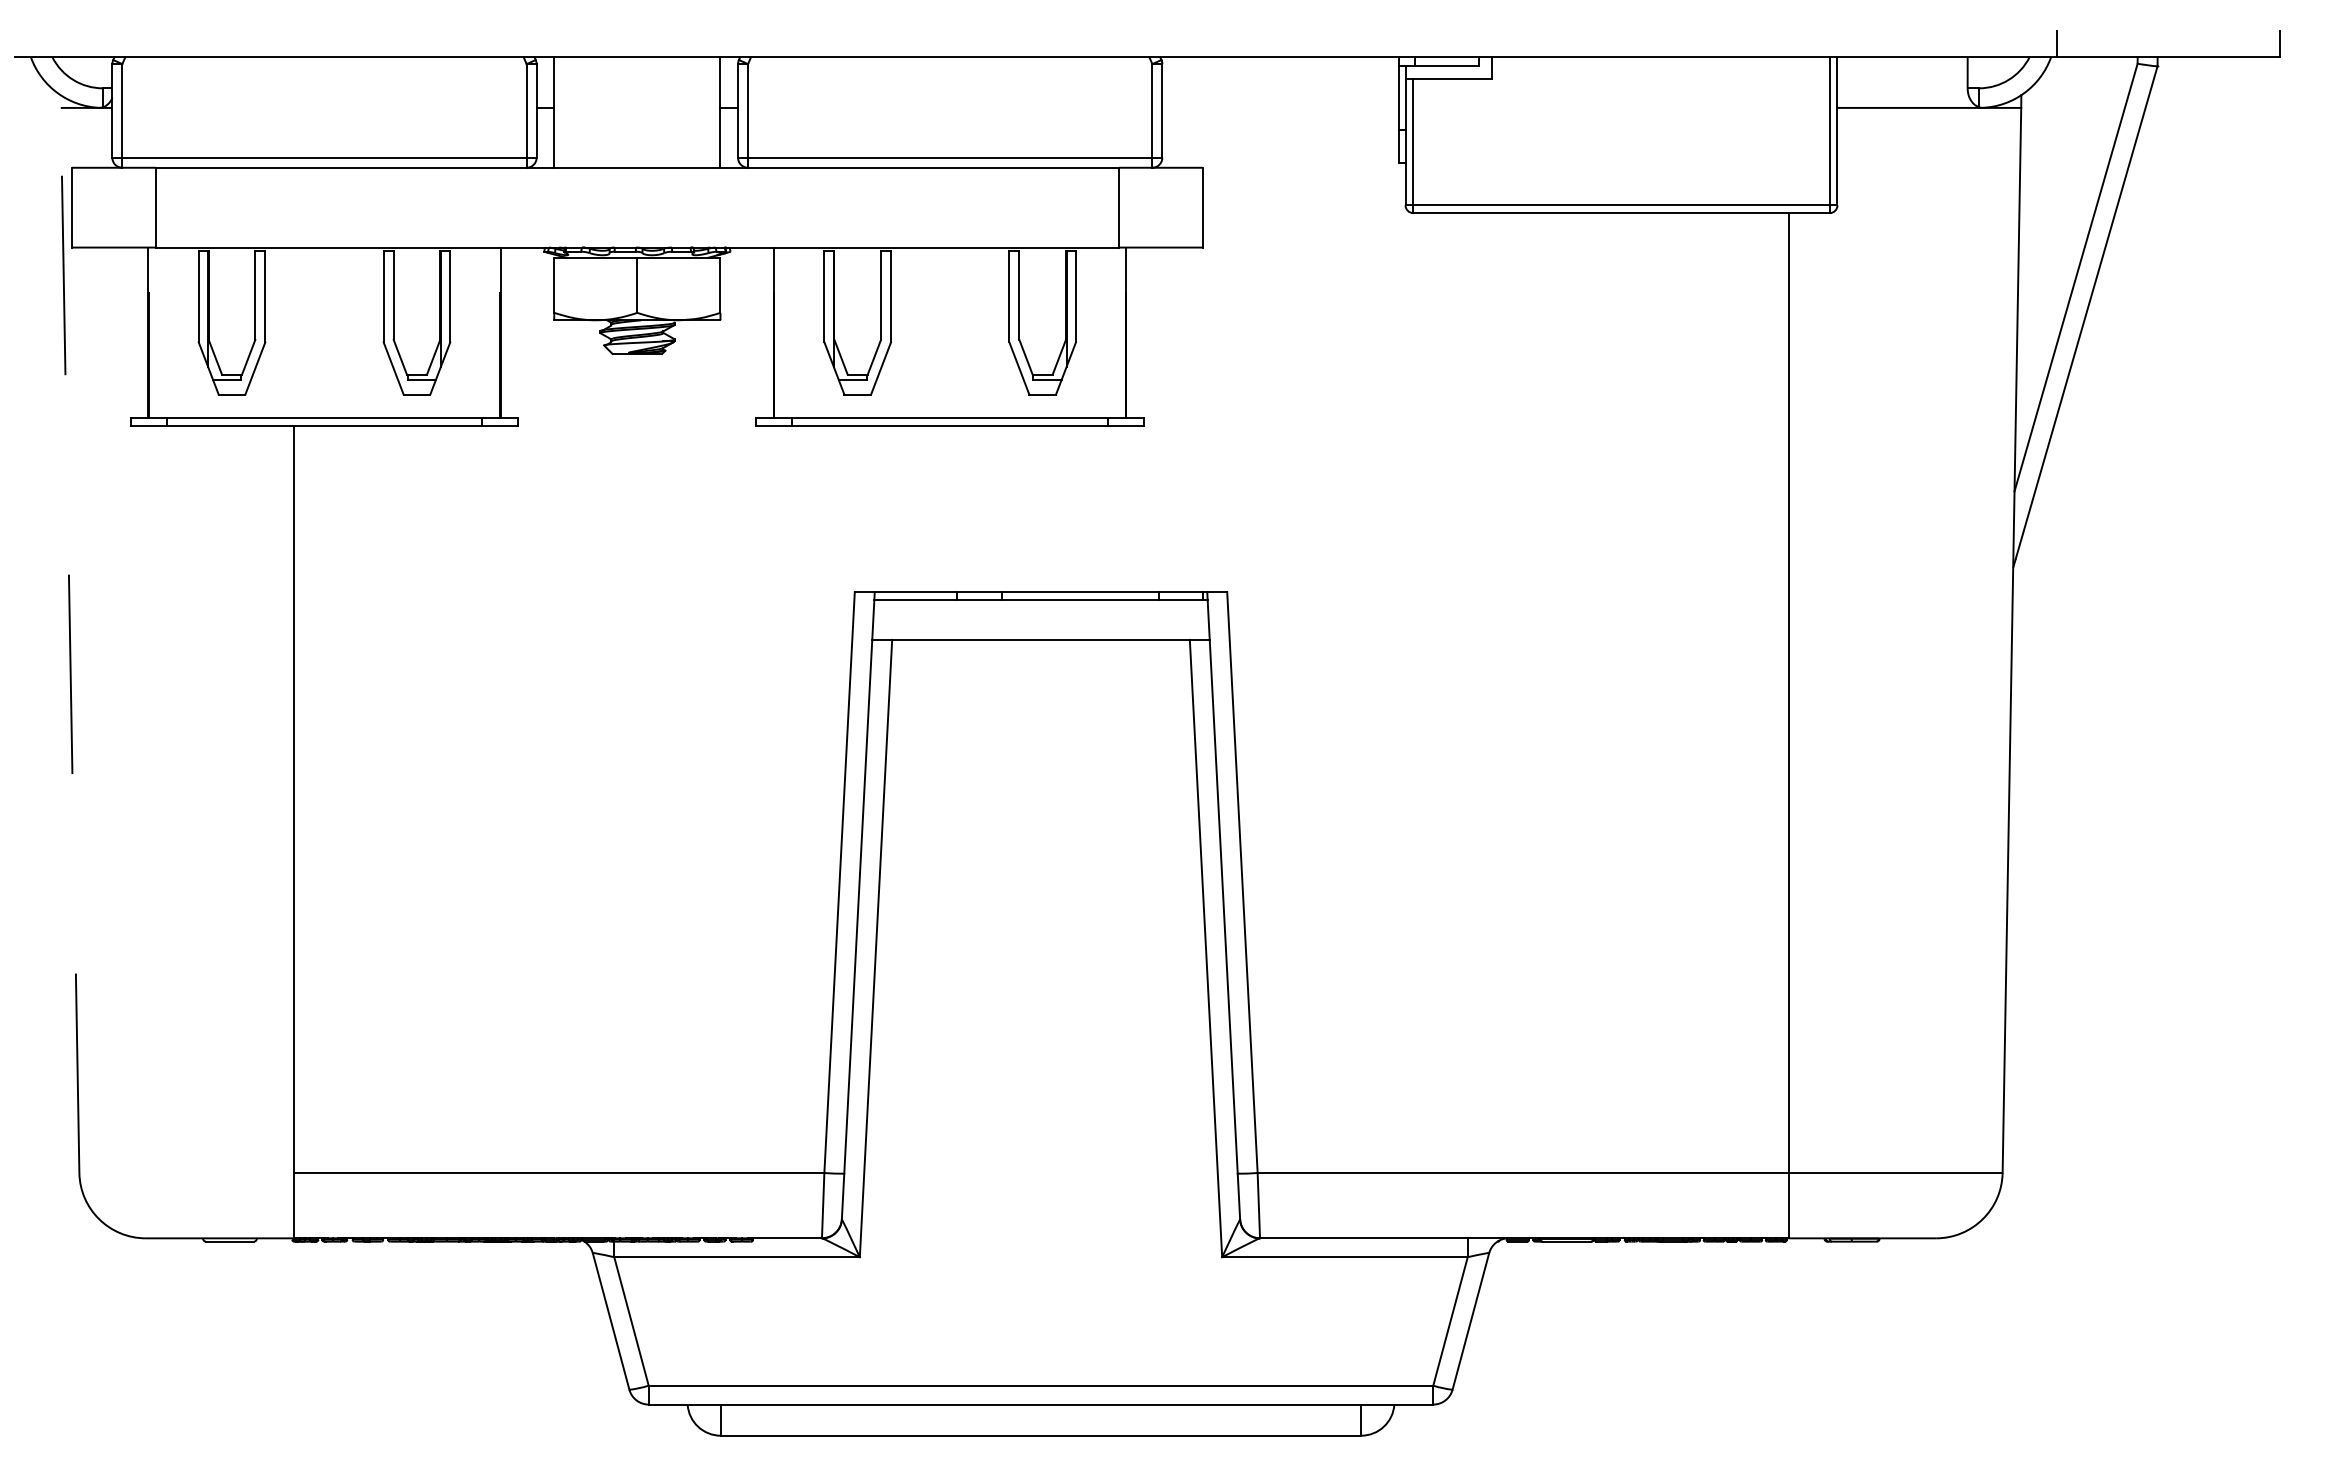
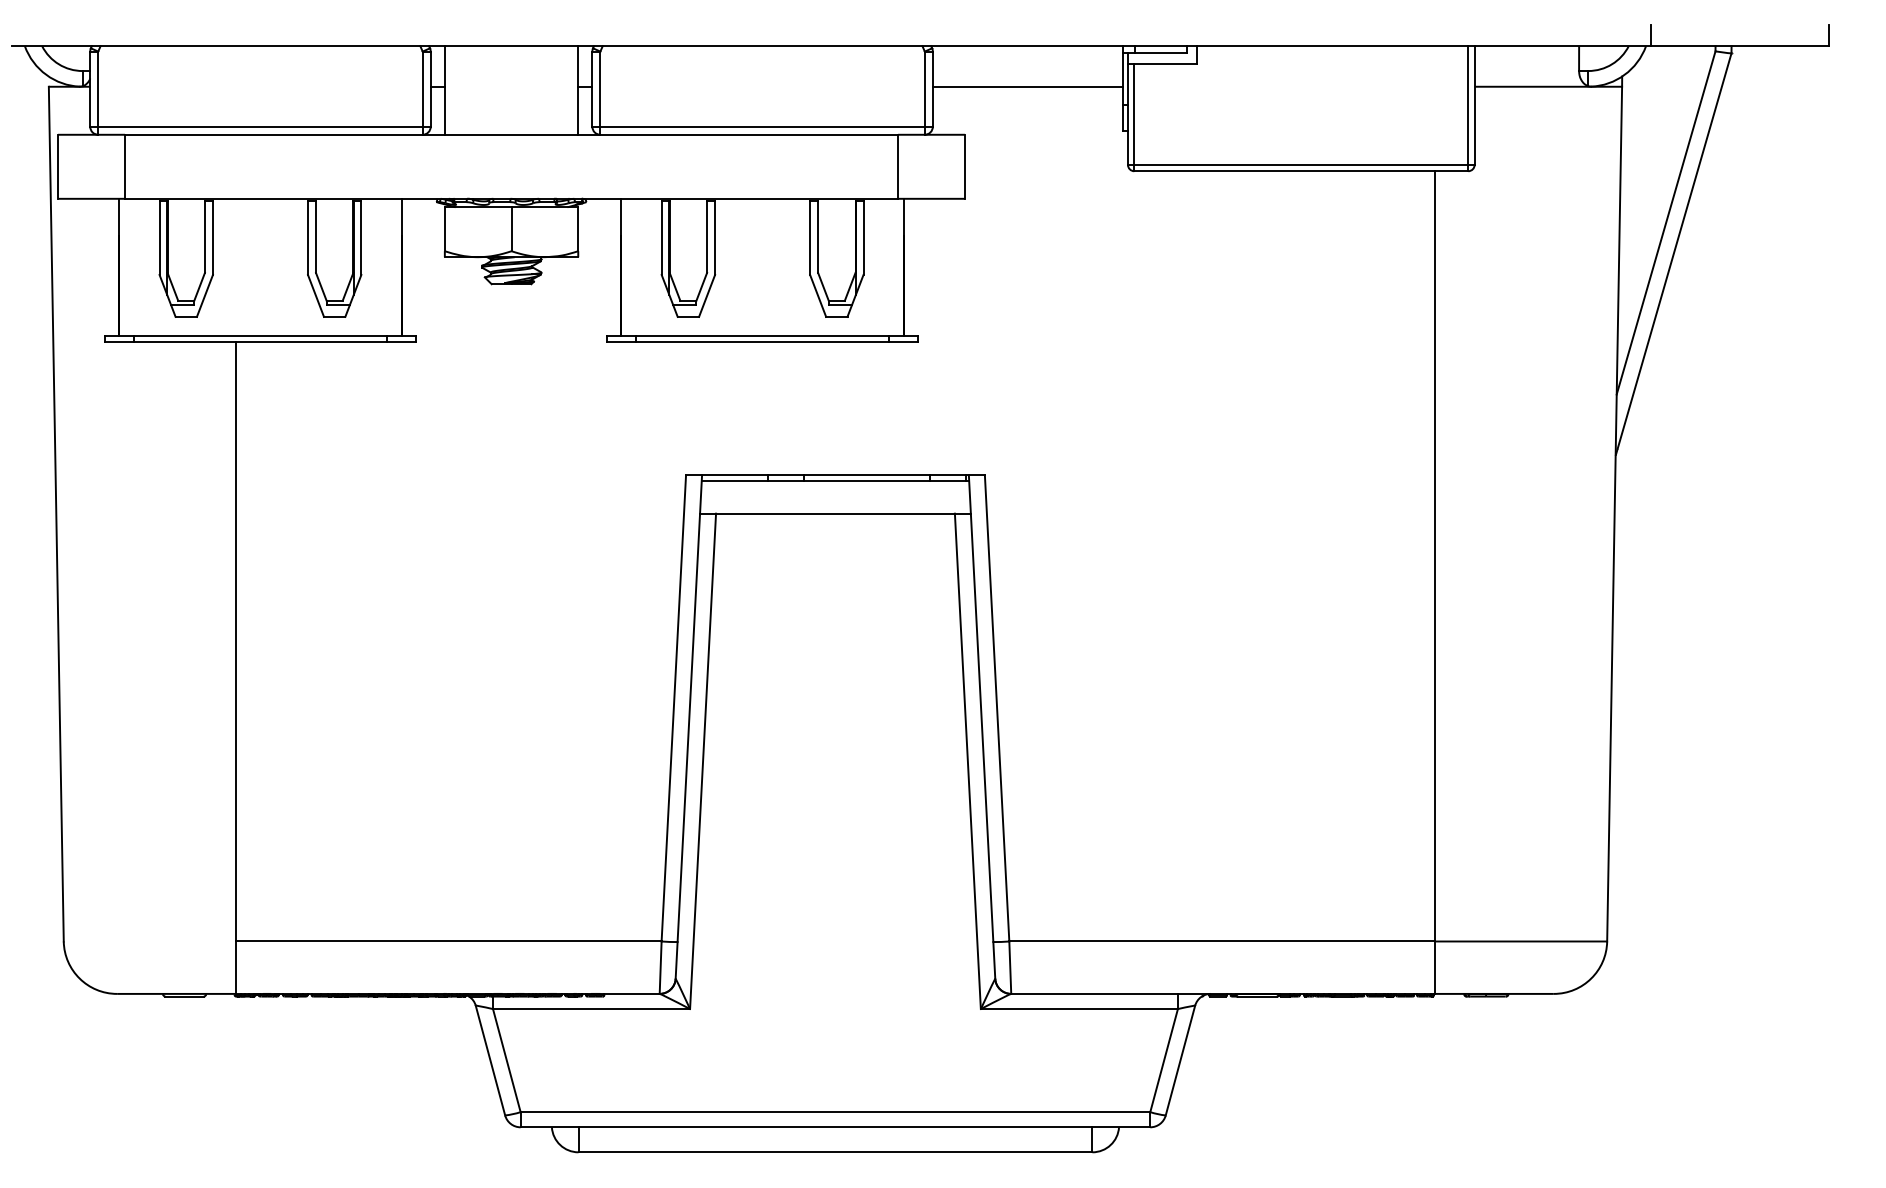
line: (1280, 107) -> (1027, 86), added
line: (70, 640) -> (56, 514), dashed -> solid

